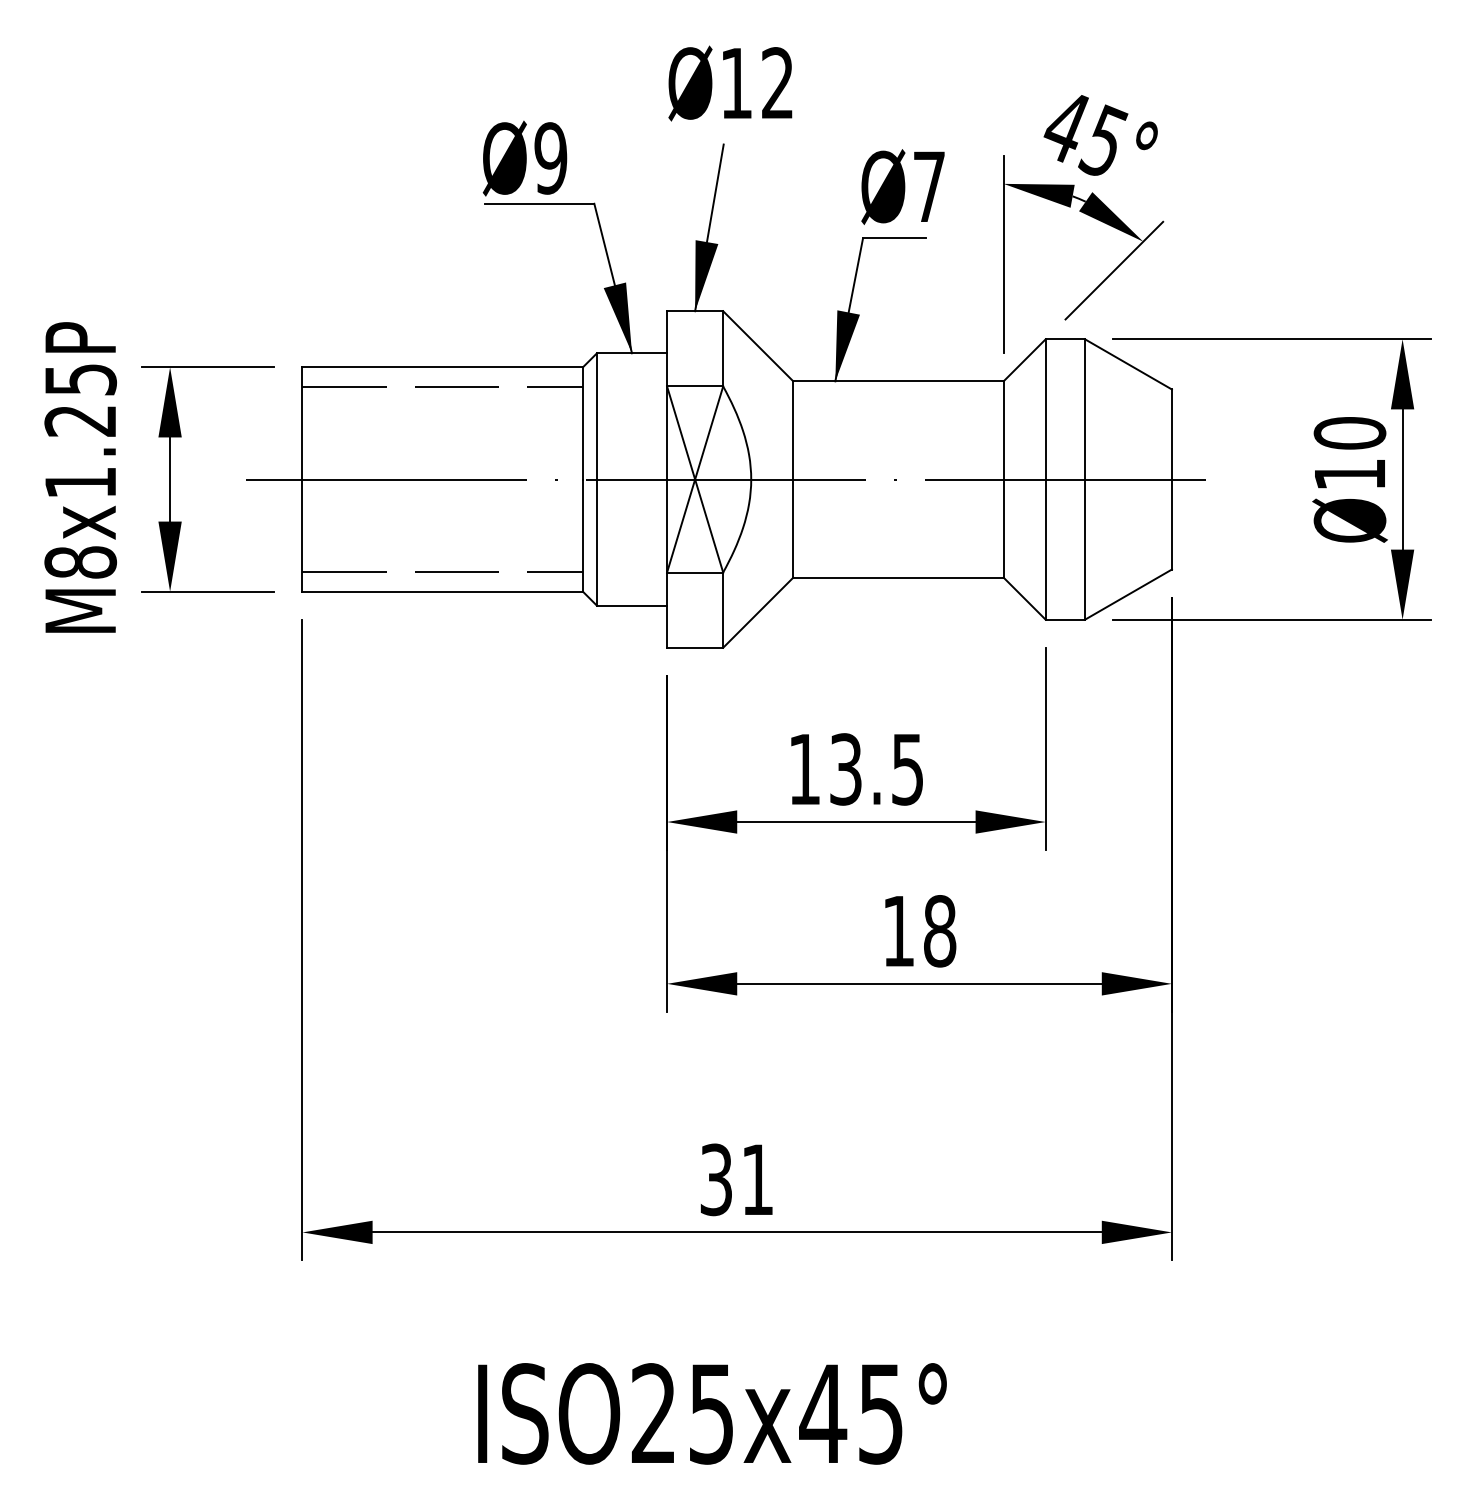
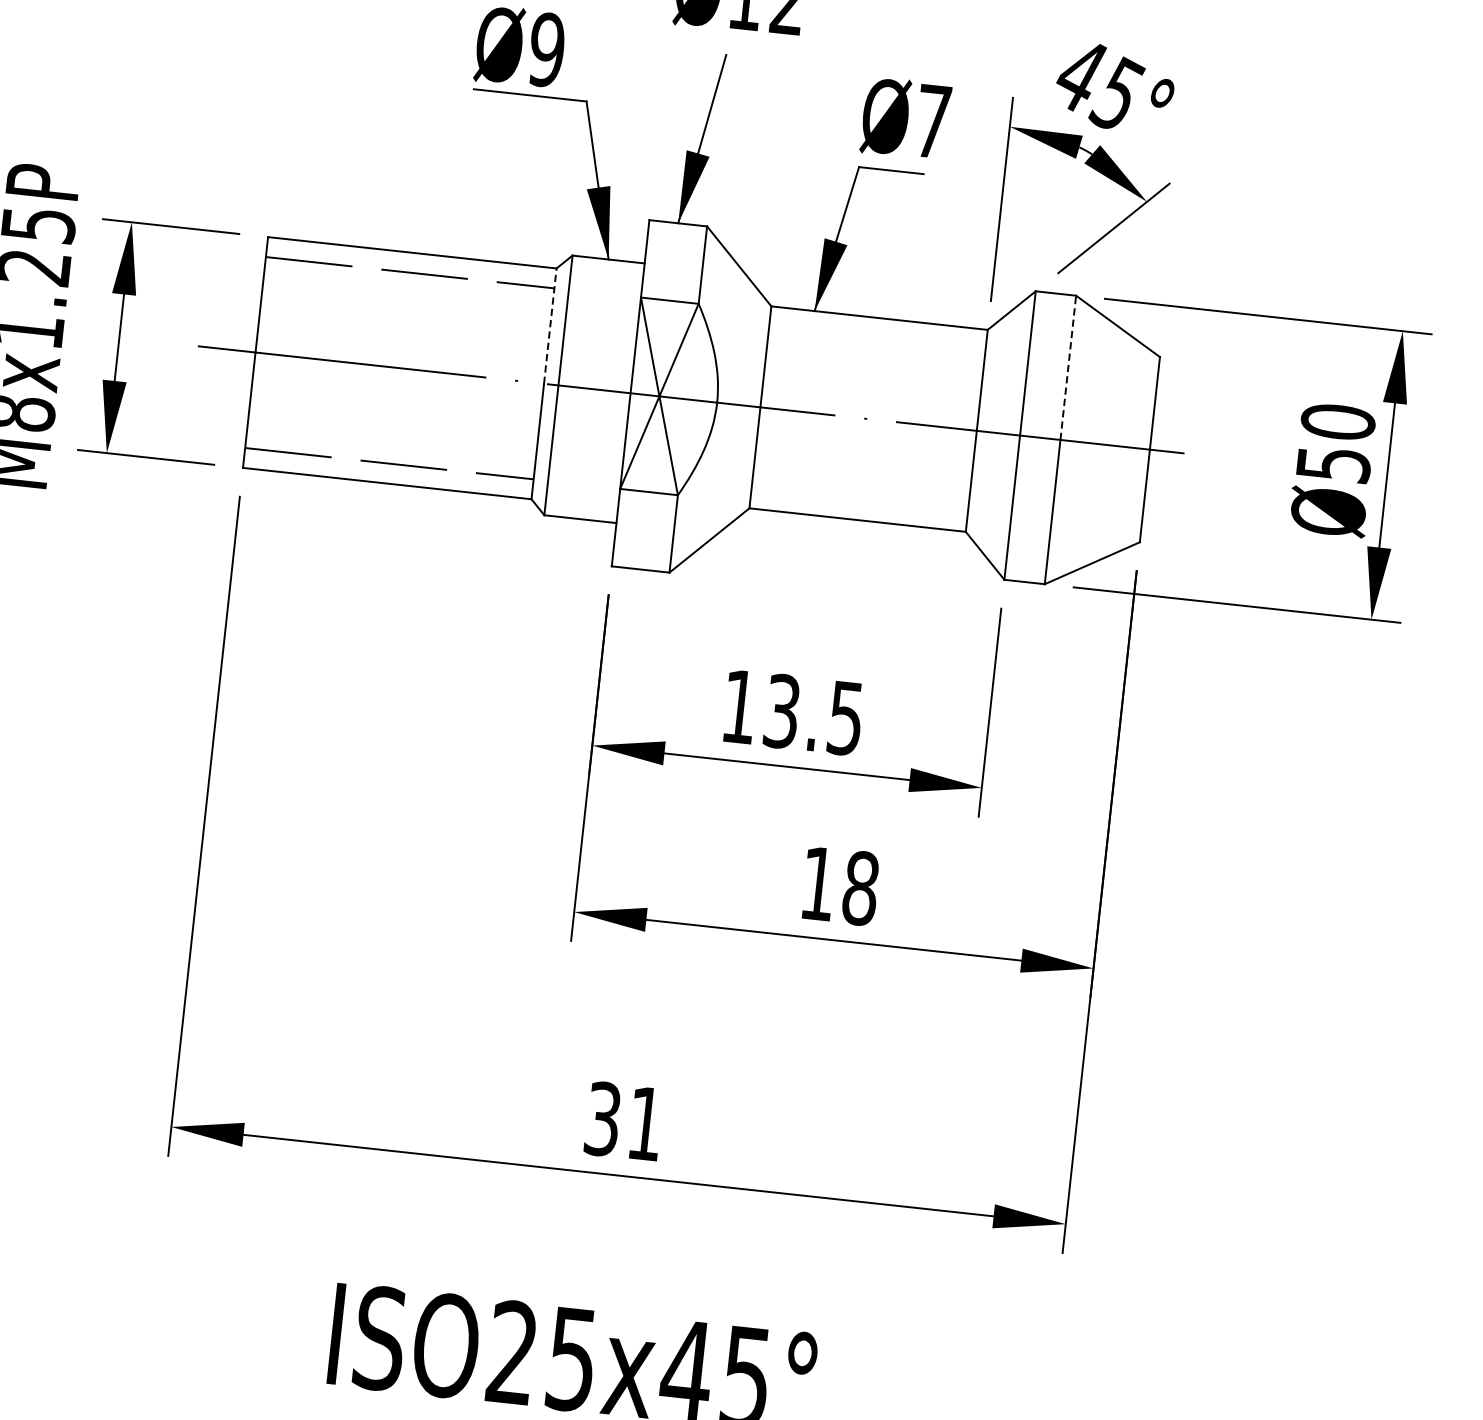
line: (1084, 408) -> (1067, 366), solid -> dashed
line: (582, 422) -> (549, 325), solid -> dashed
text: (1350, 474) -> (1334, 464), Ø10 -> Ø50

